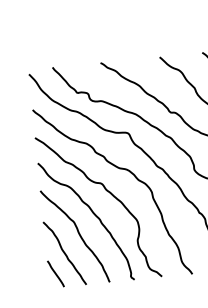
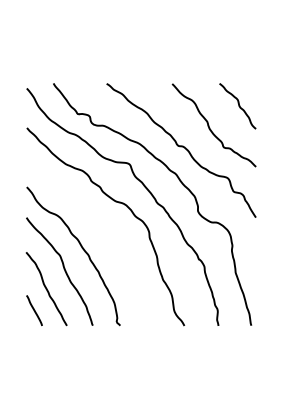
curve: (108, 193) -> (101, 227), removed

